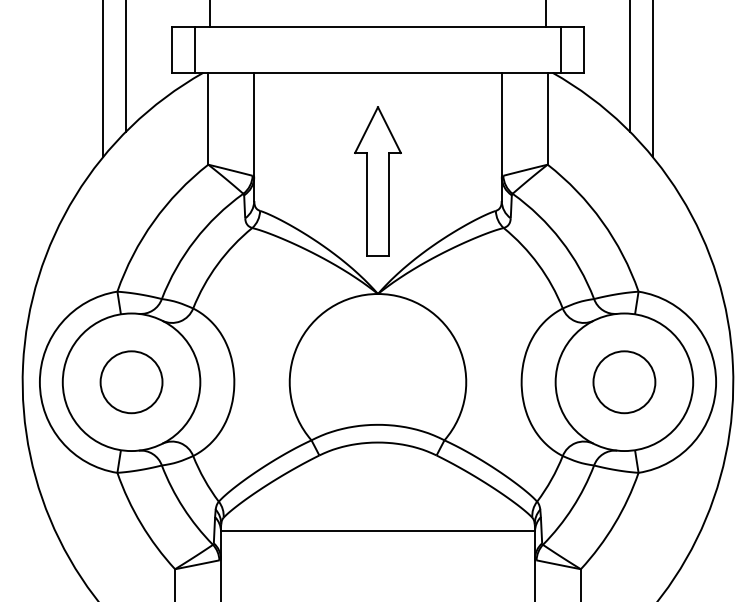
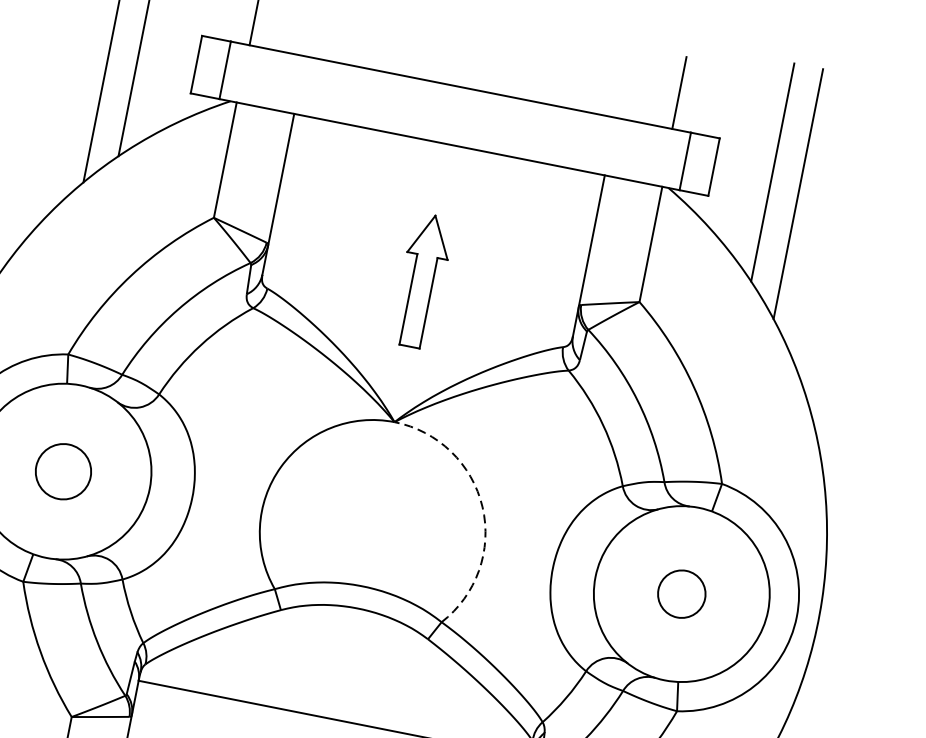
part: (377, 181) -> (421, 280), size x0.7
arc: (458, 345) -> (482, 506), solid -> dashed
circle: (131, 382) -> (63, 471), size x0.7
circle: (624, 382) -> (681, 594), size x0.6

